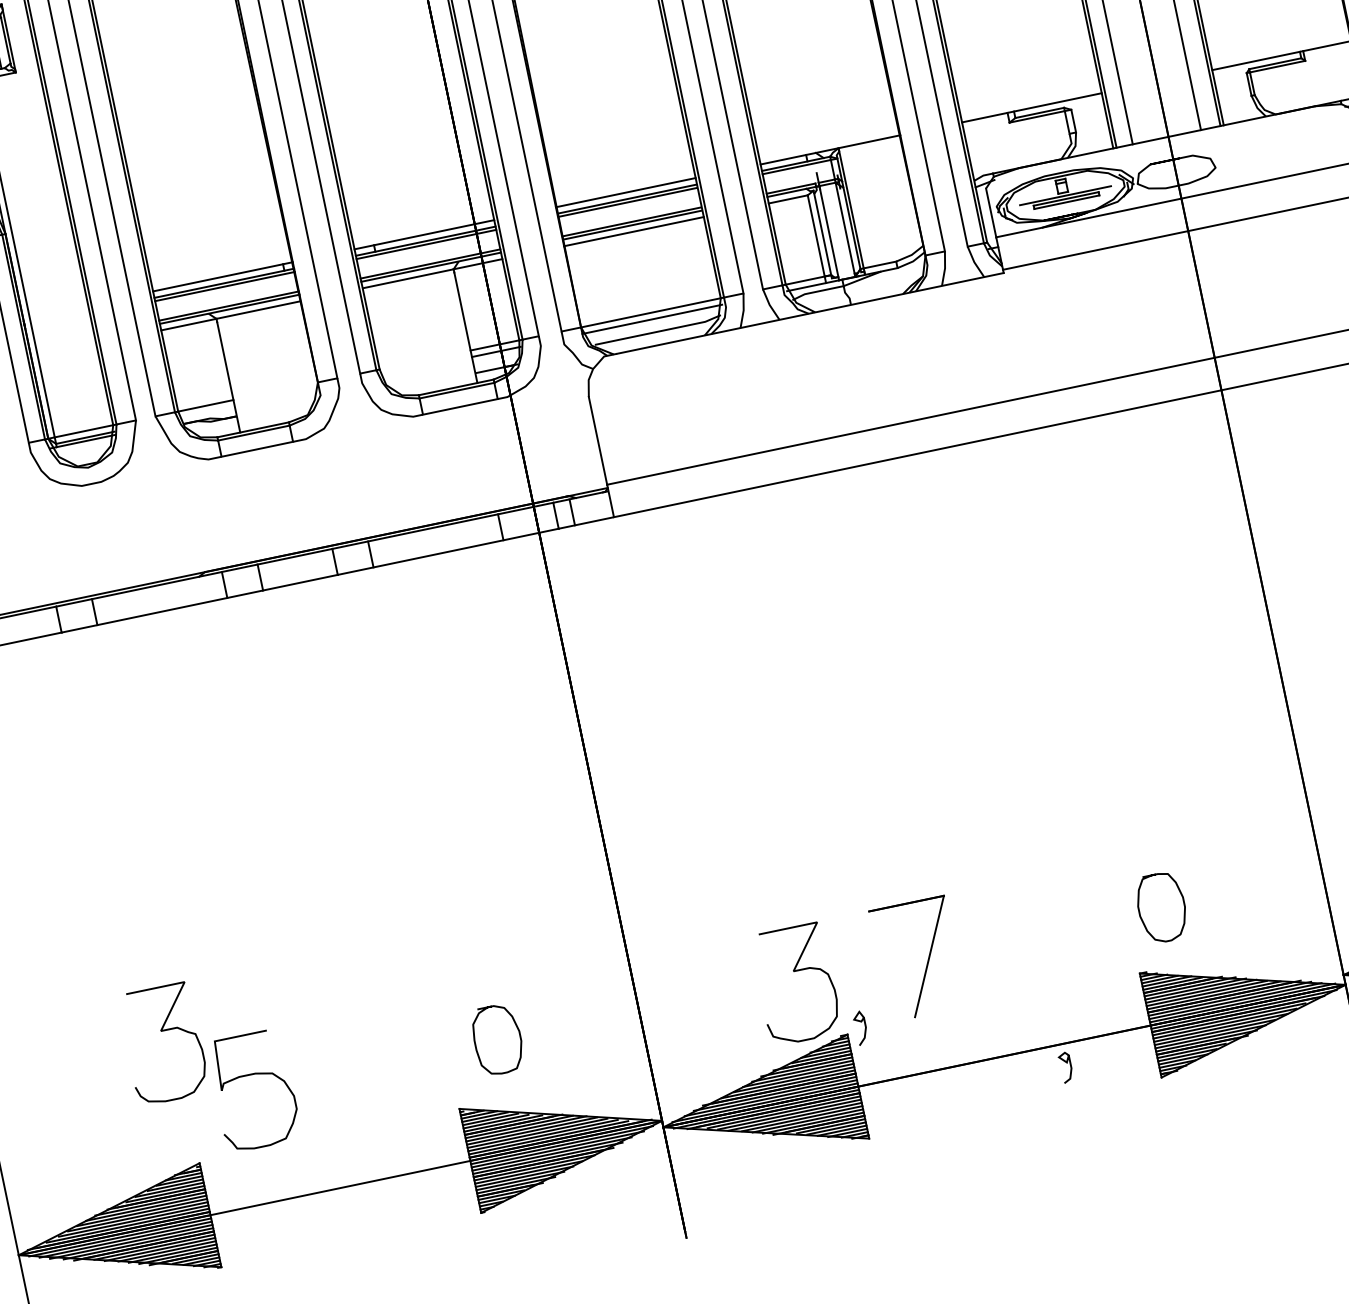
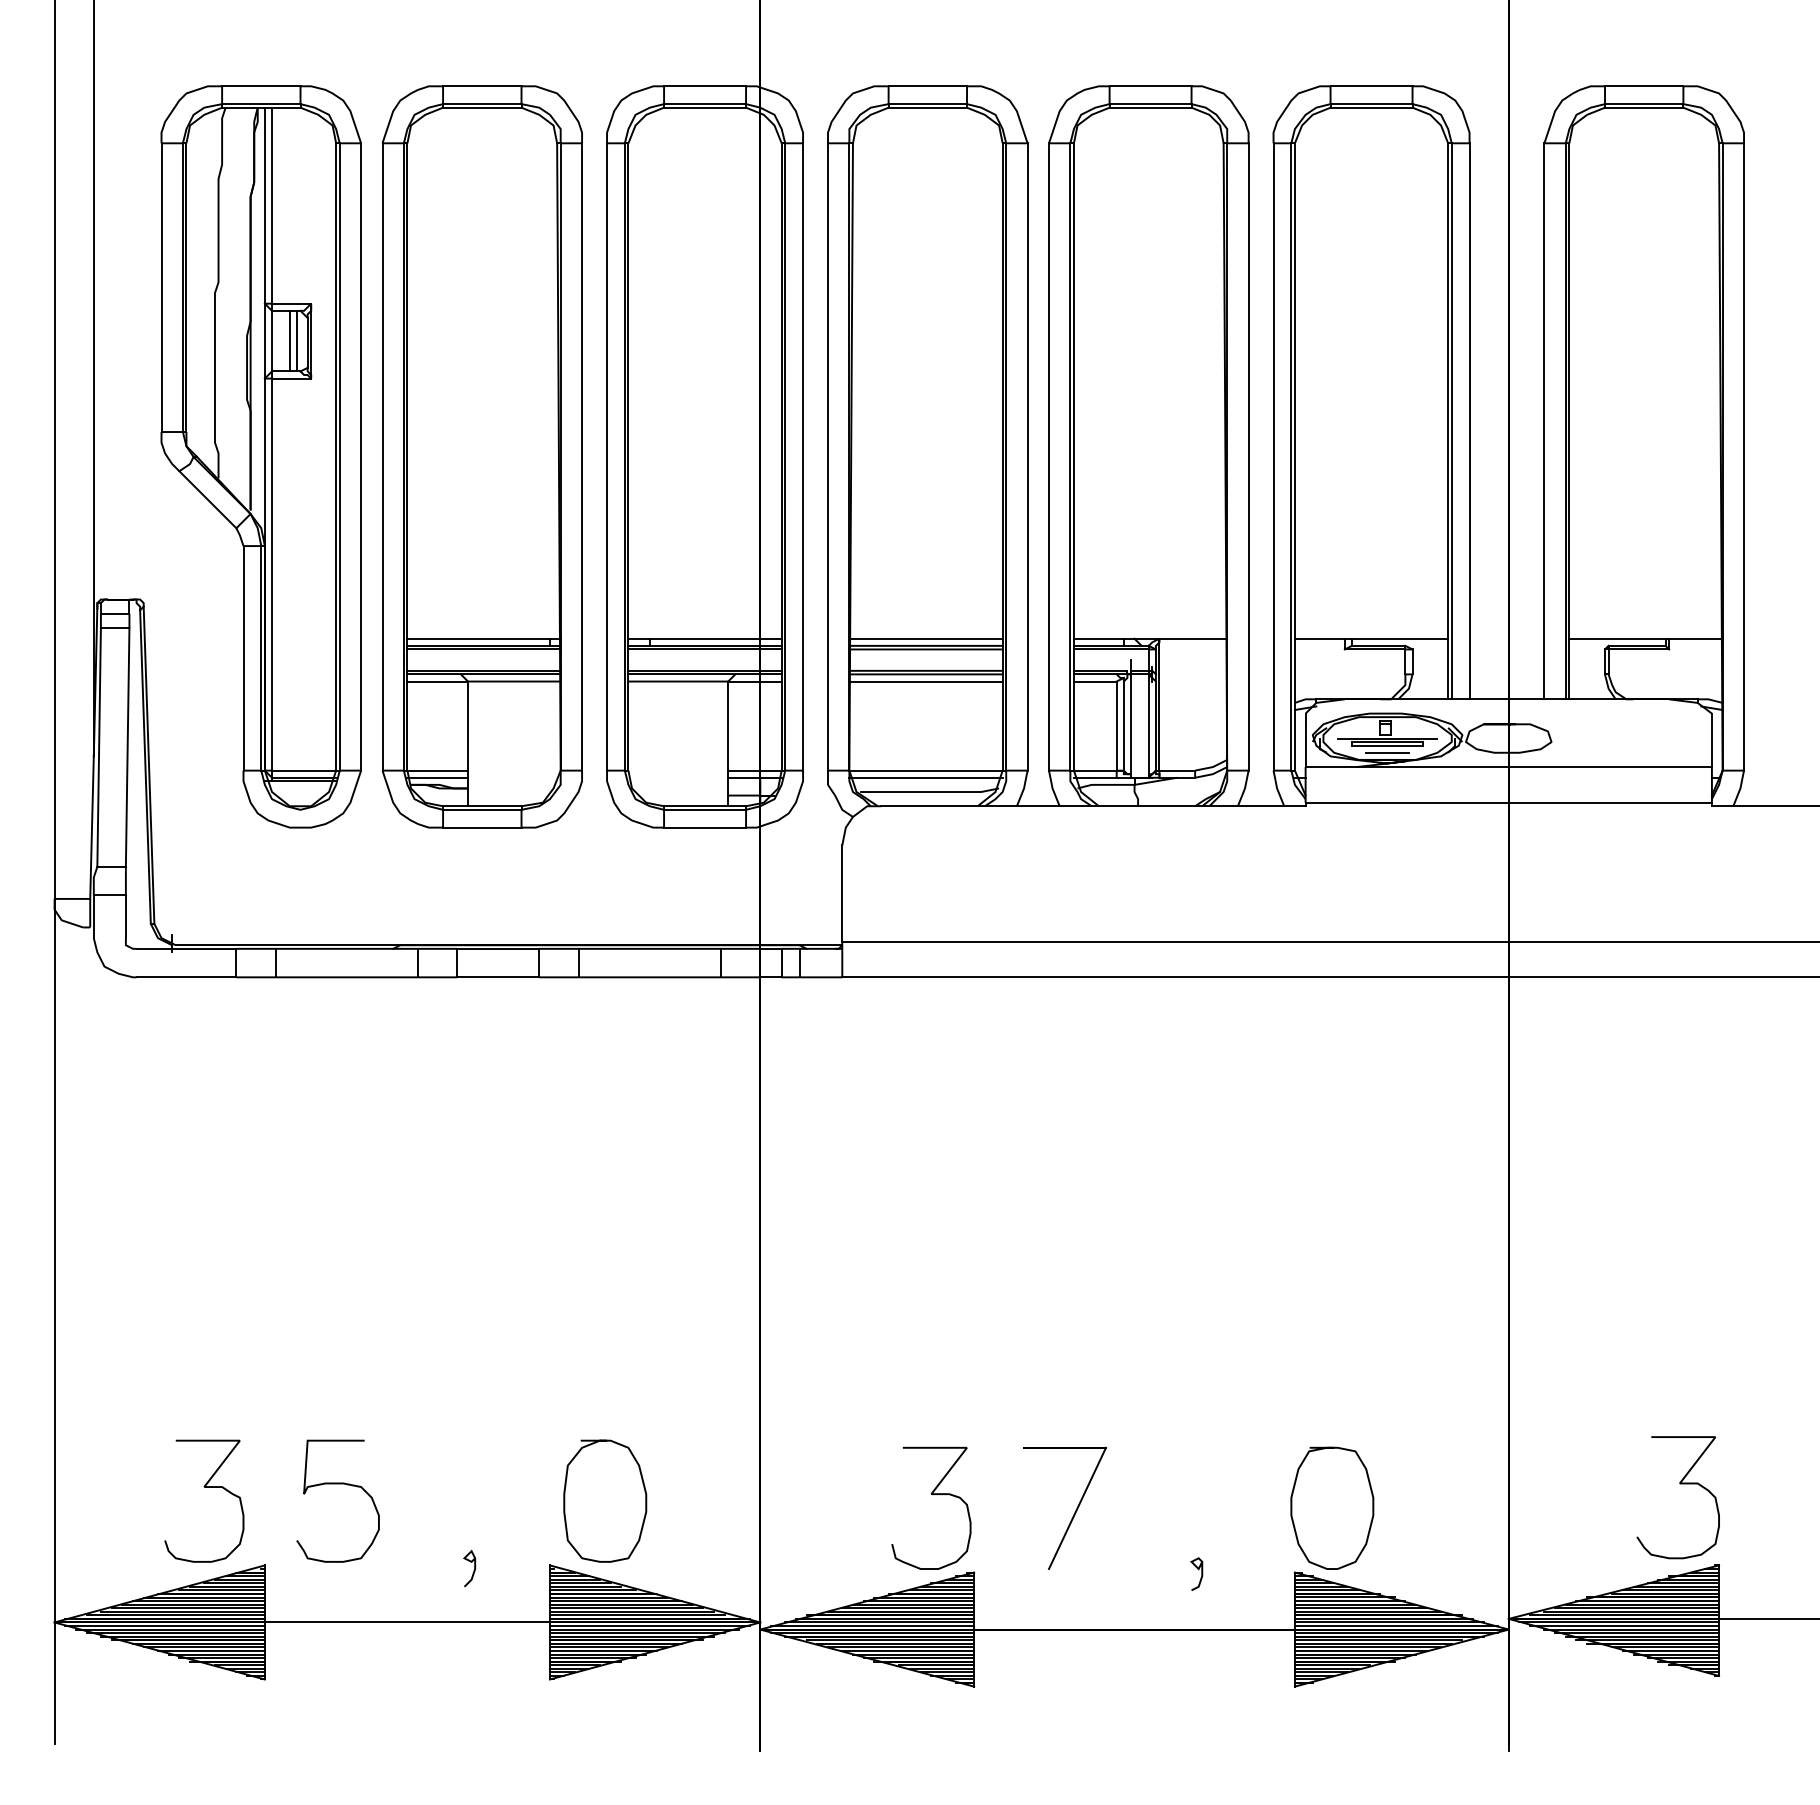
line: (1068, 208) -> (1387, 752), added
line: (206, 412) -> (437, 777), added
part: (1161, 907) -> (1332, 1507), size x1.67
curve: (864, 1029) -> (473, 1570), moved
curve: (161, 1031) -> (204, 1487), moved
part: (497, 1039) -> (605, 1500), size x1.67
curve: (1067, 1063) -> (1198, 1570), moved

